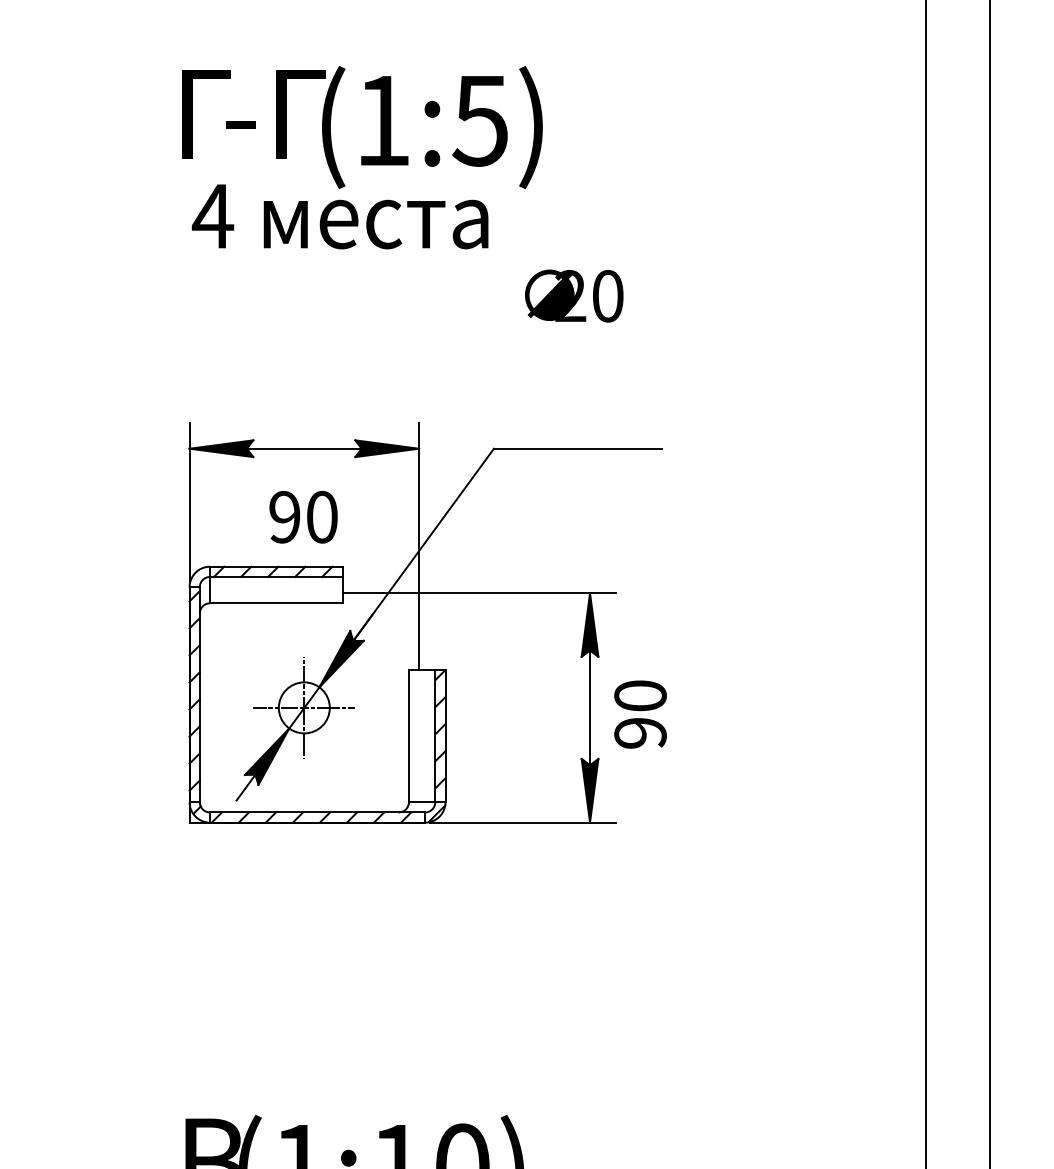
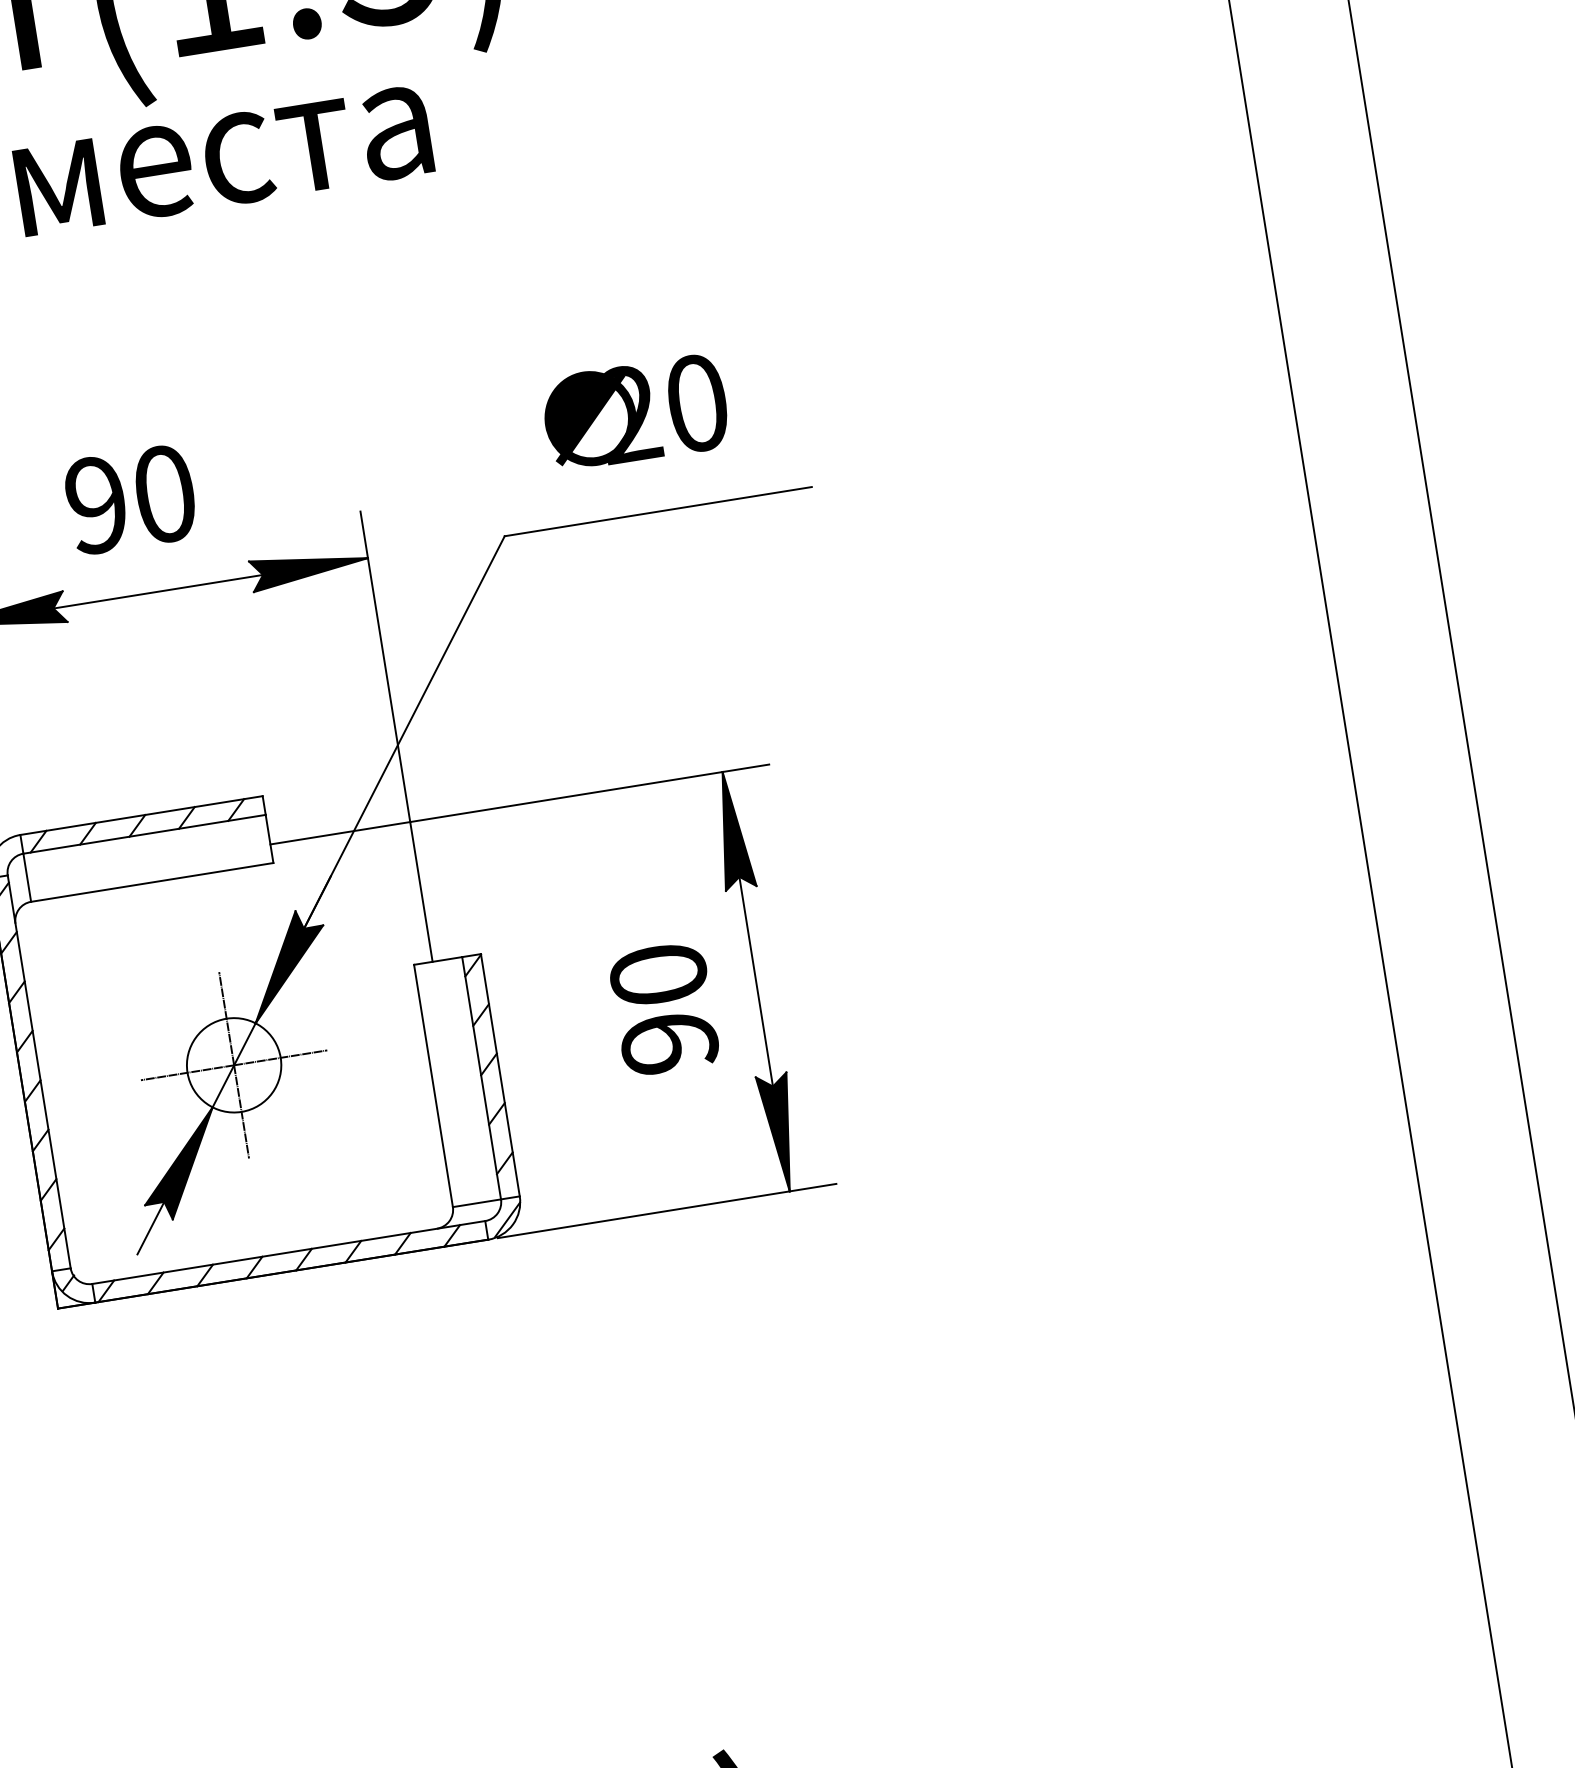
text: (574, 295) -> (635, 411), moved
text: (303, 517) -> (130, 500), moved
text: (640, 714) -> (663, 1008), moved

